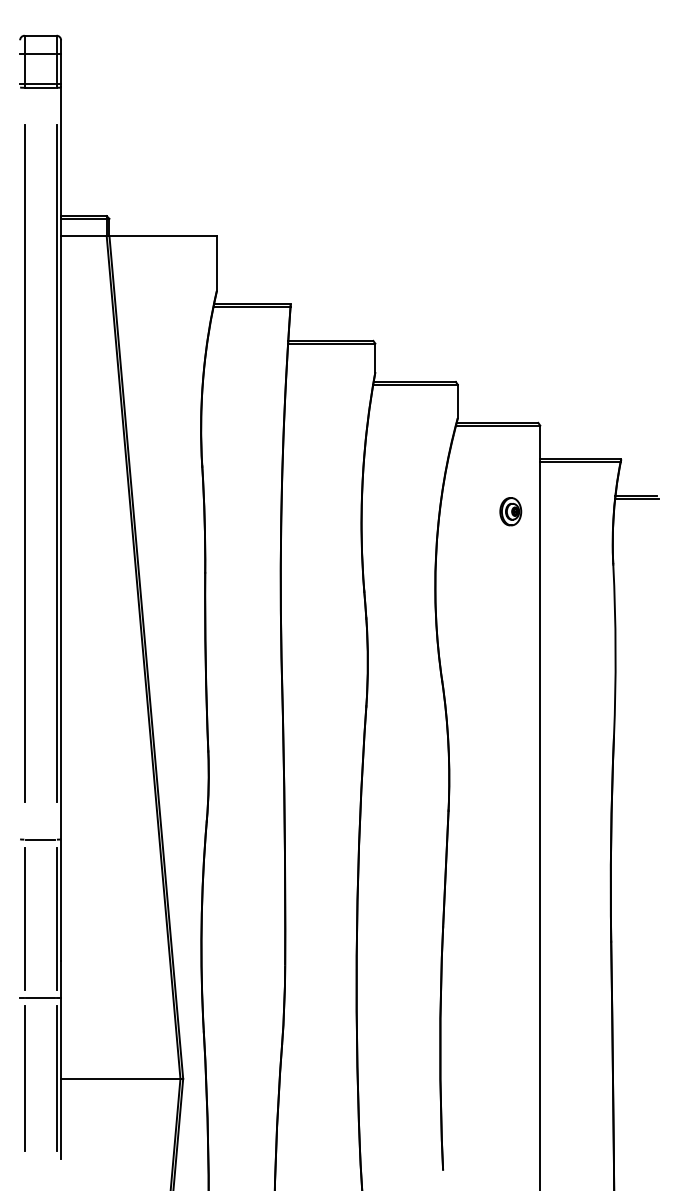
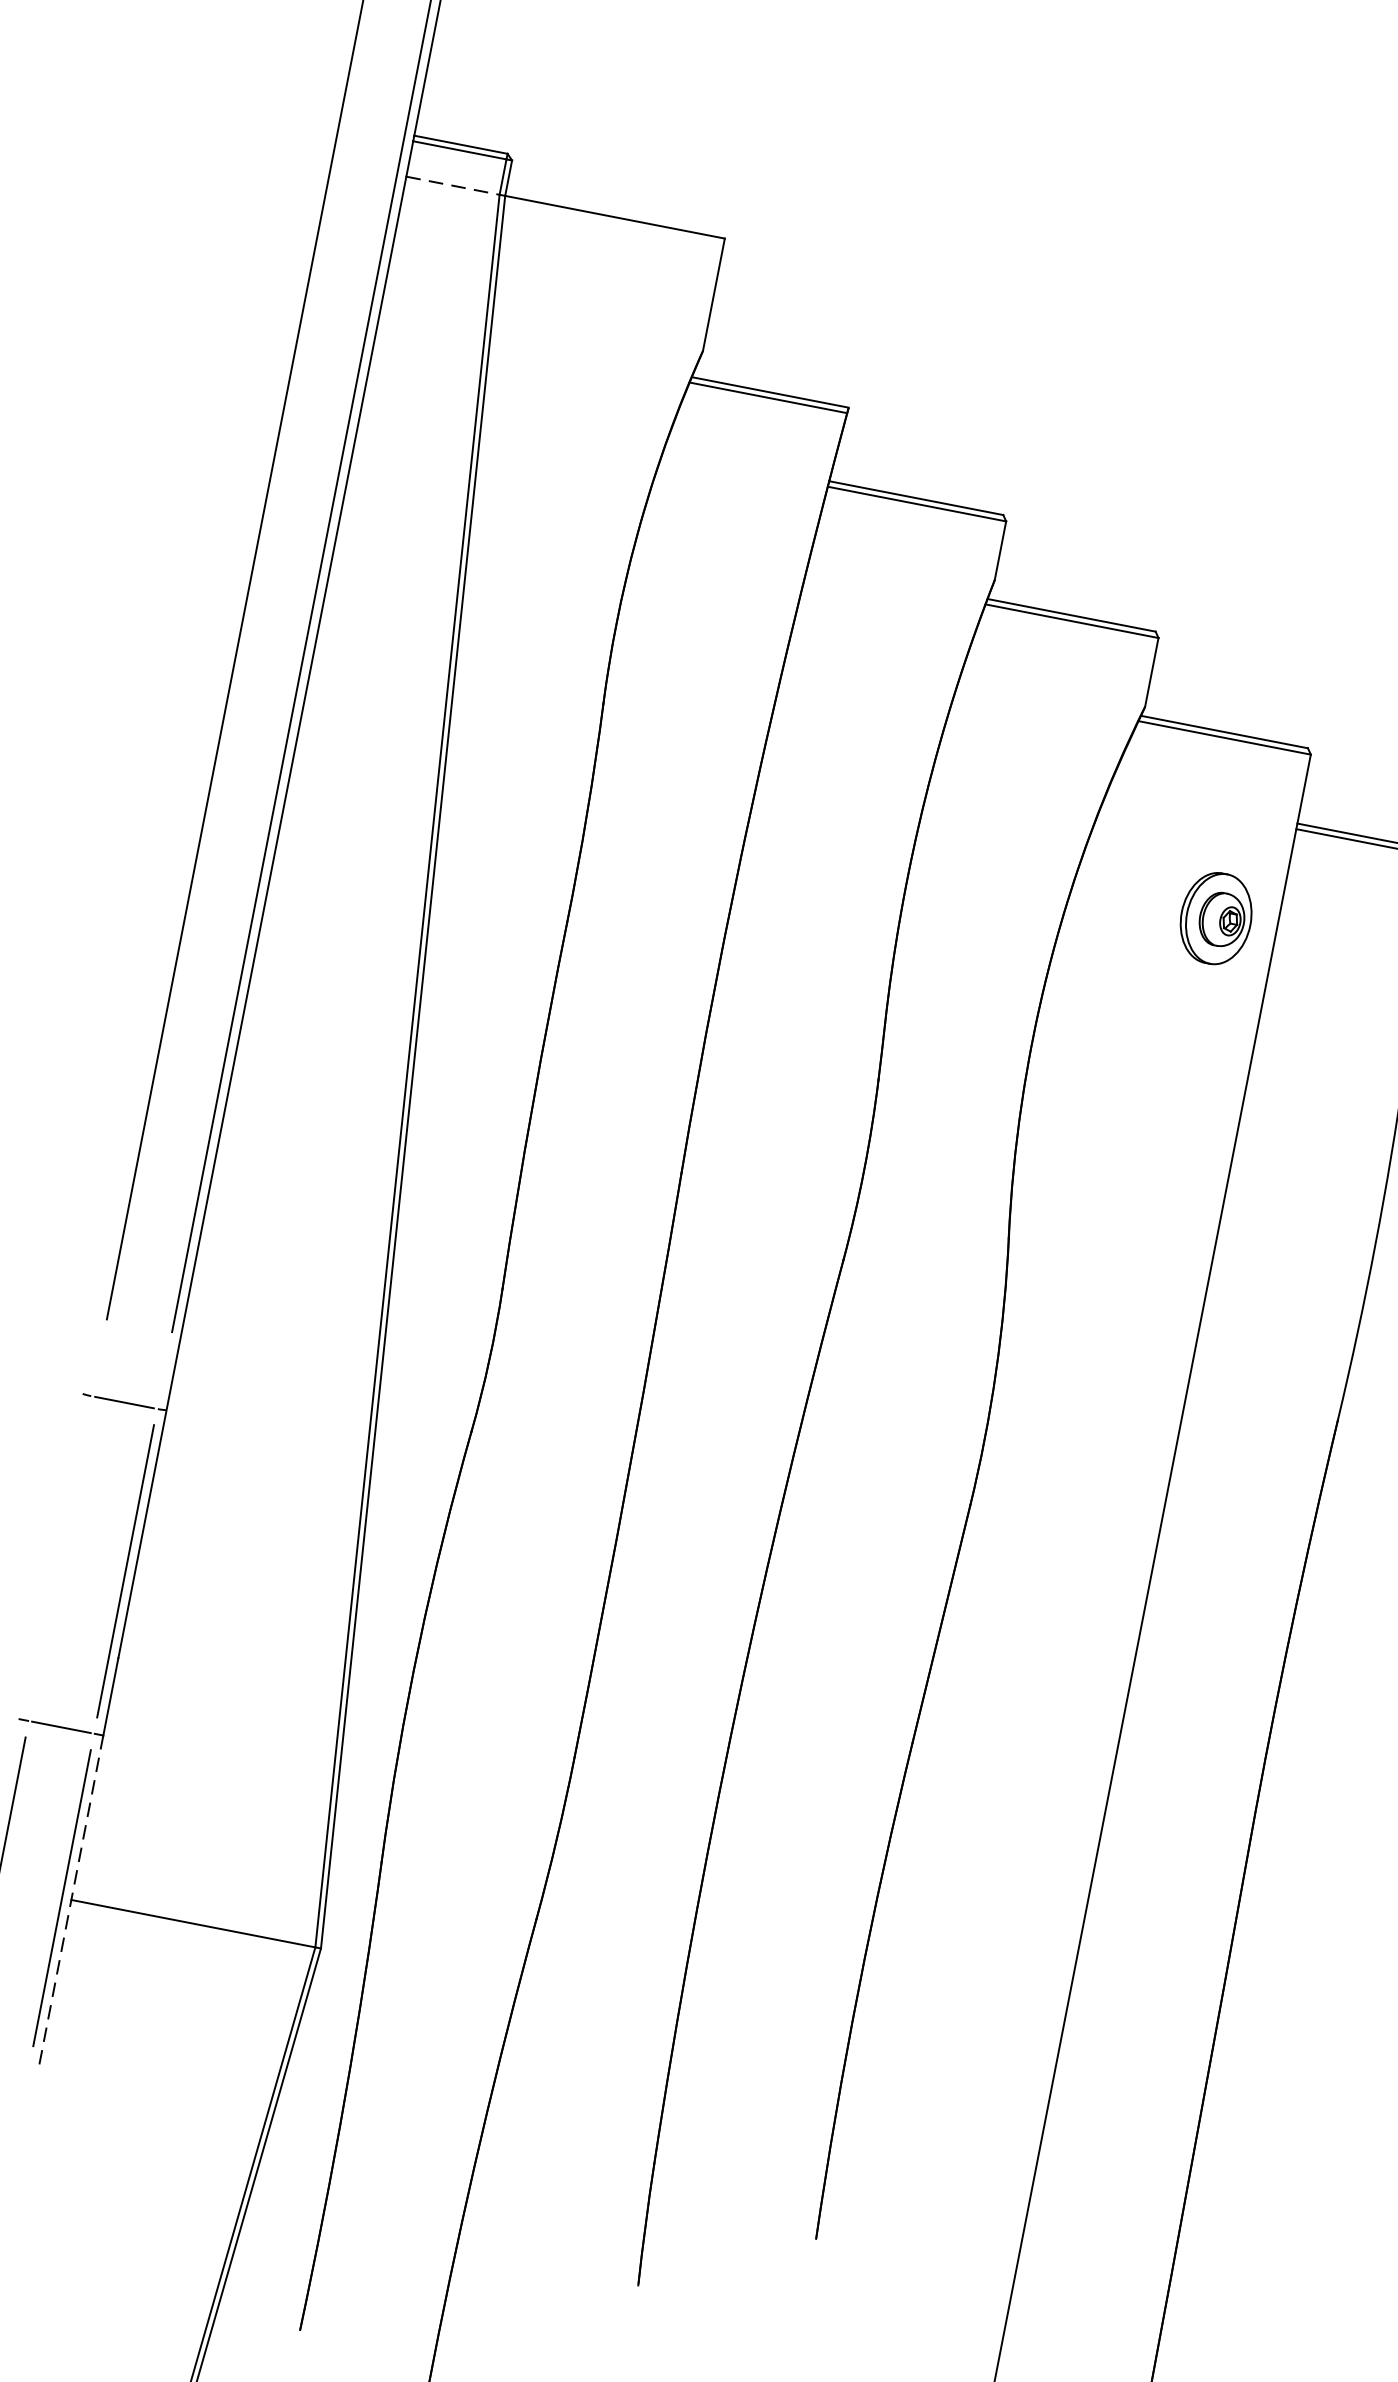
line: (83, 236) -> (451, 186), solid -> dashed
part: (510, 511) -> (1215, 918), size x1.6
line: (24, 918) -> (60, 1557), removed
line: (61, 1078) -> (72, 1899), solid -> dashed

